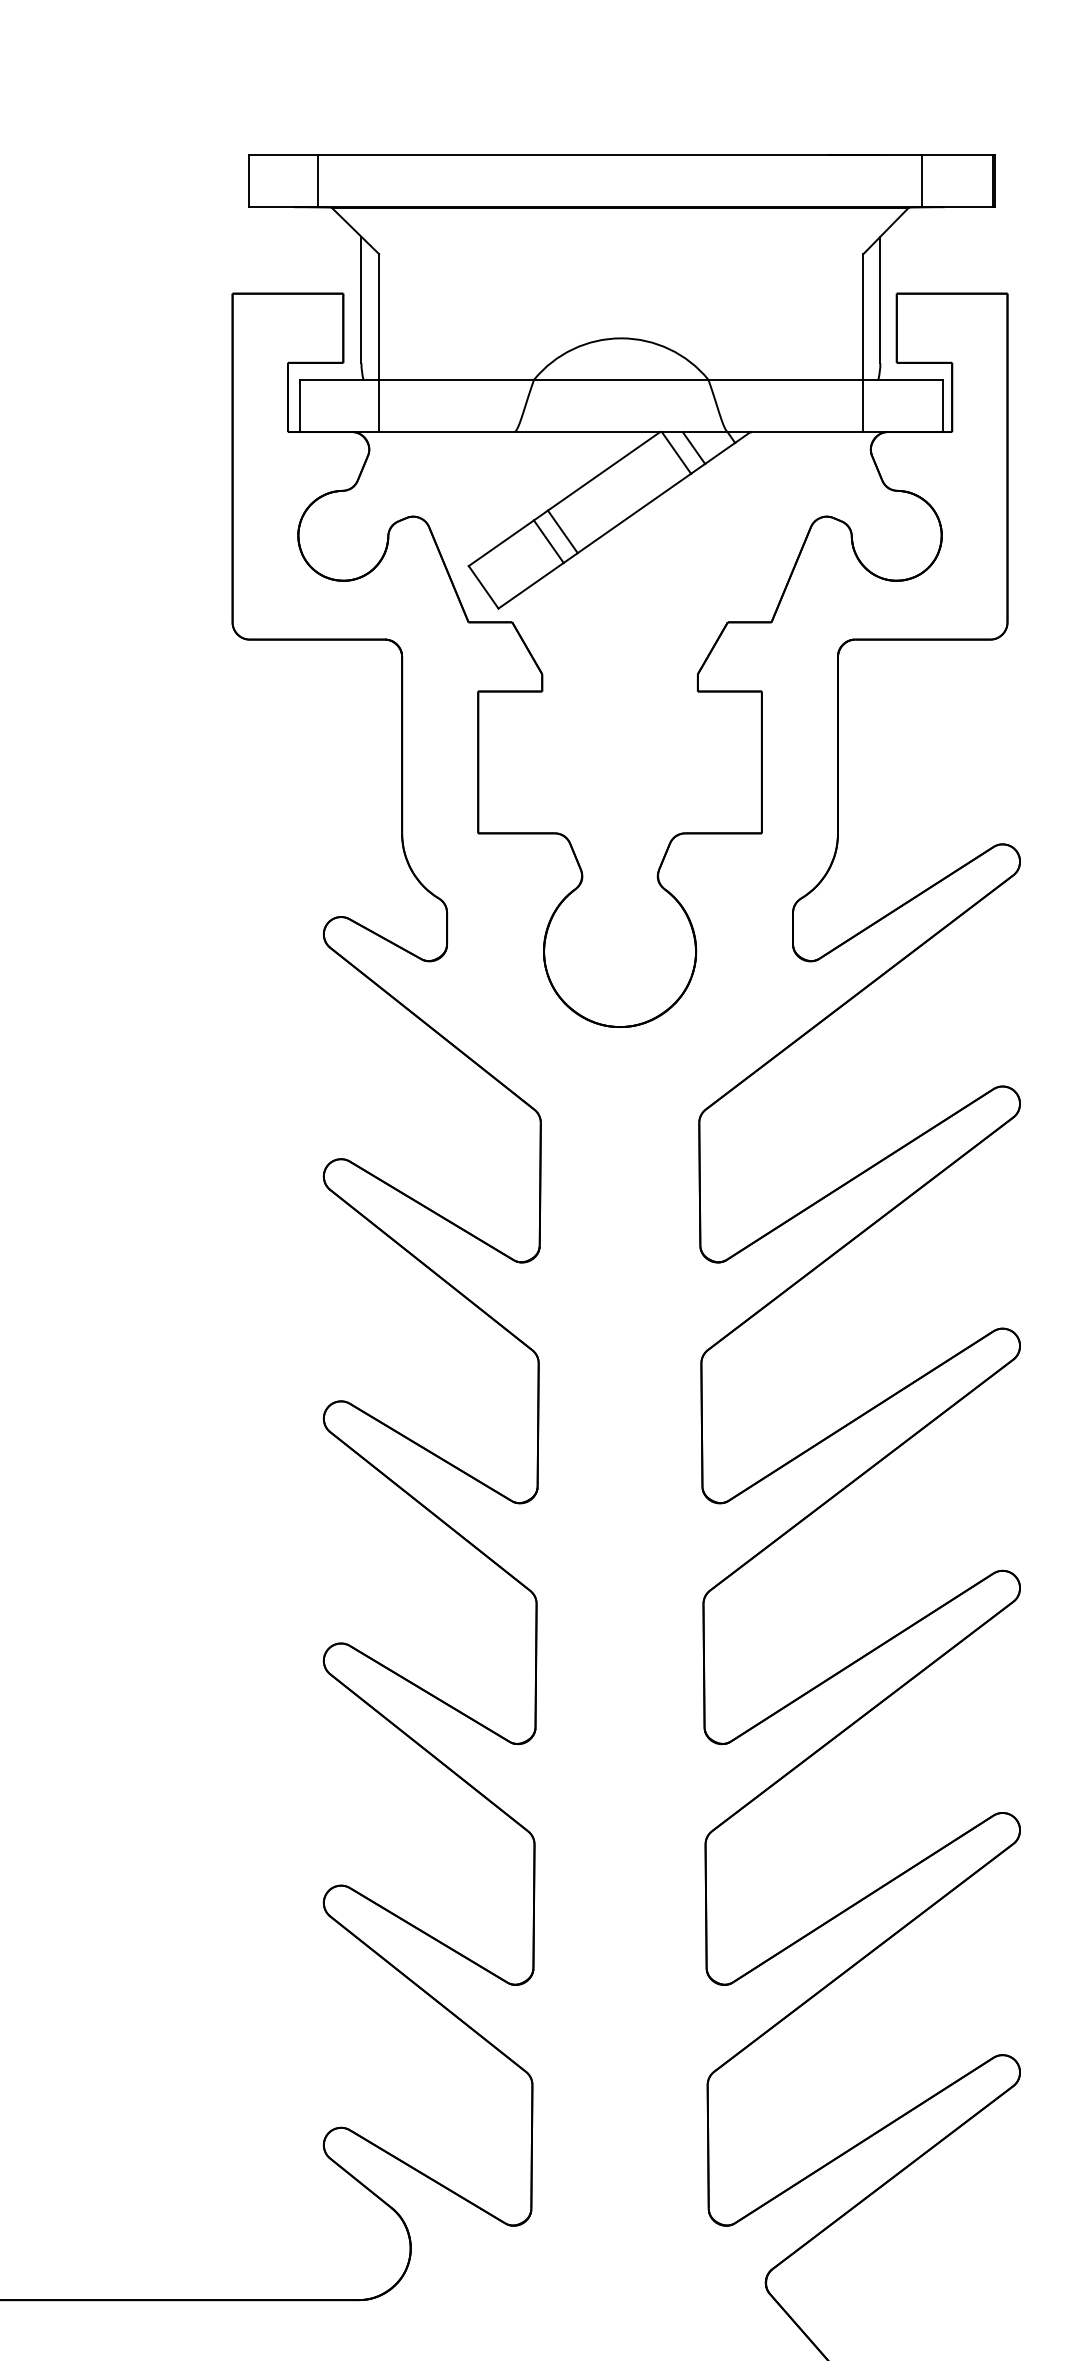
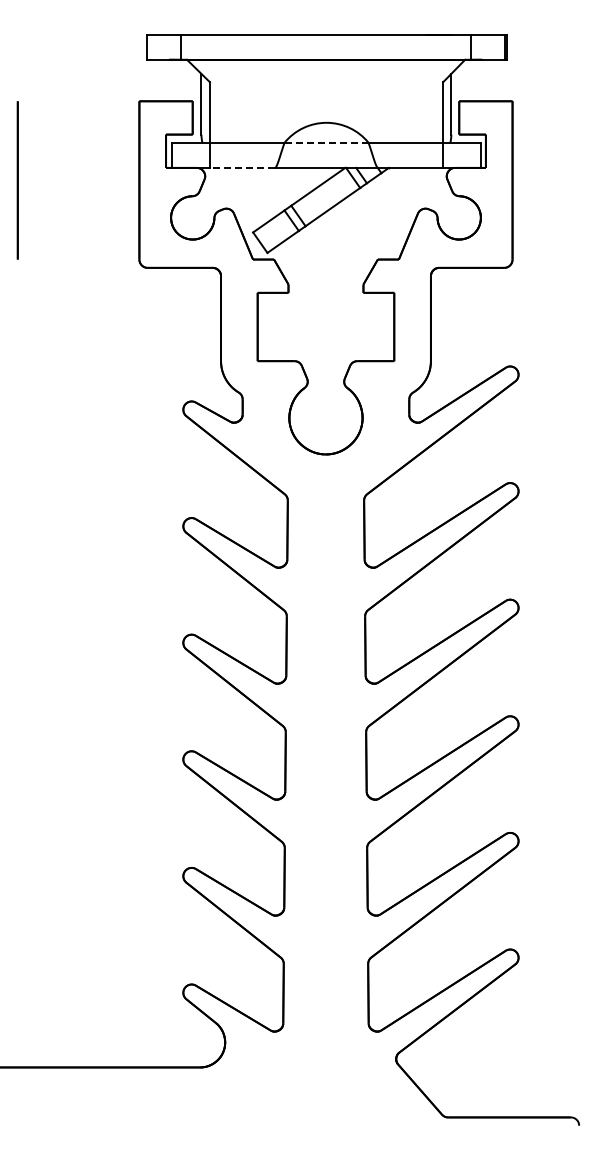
line: (623, 379) -> (327, 142), solid -> dashed
line: (446, 431) -> (242, 167), solid -> dashed

